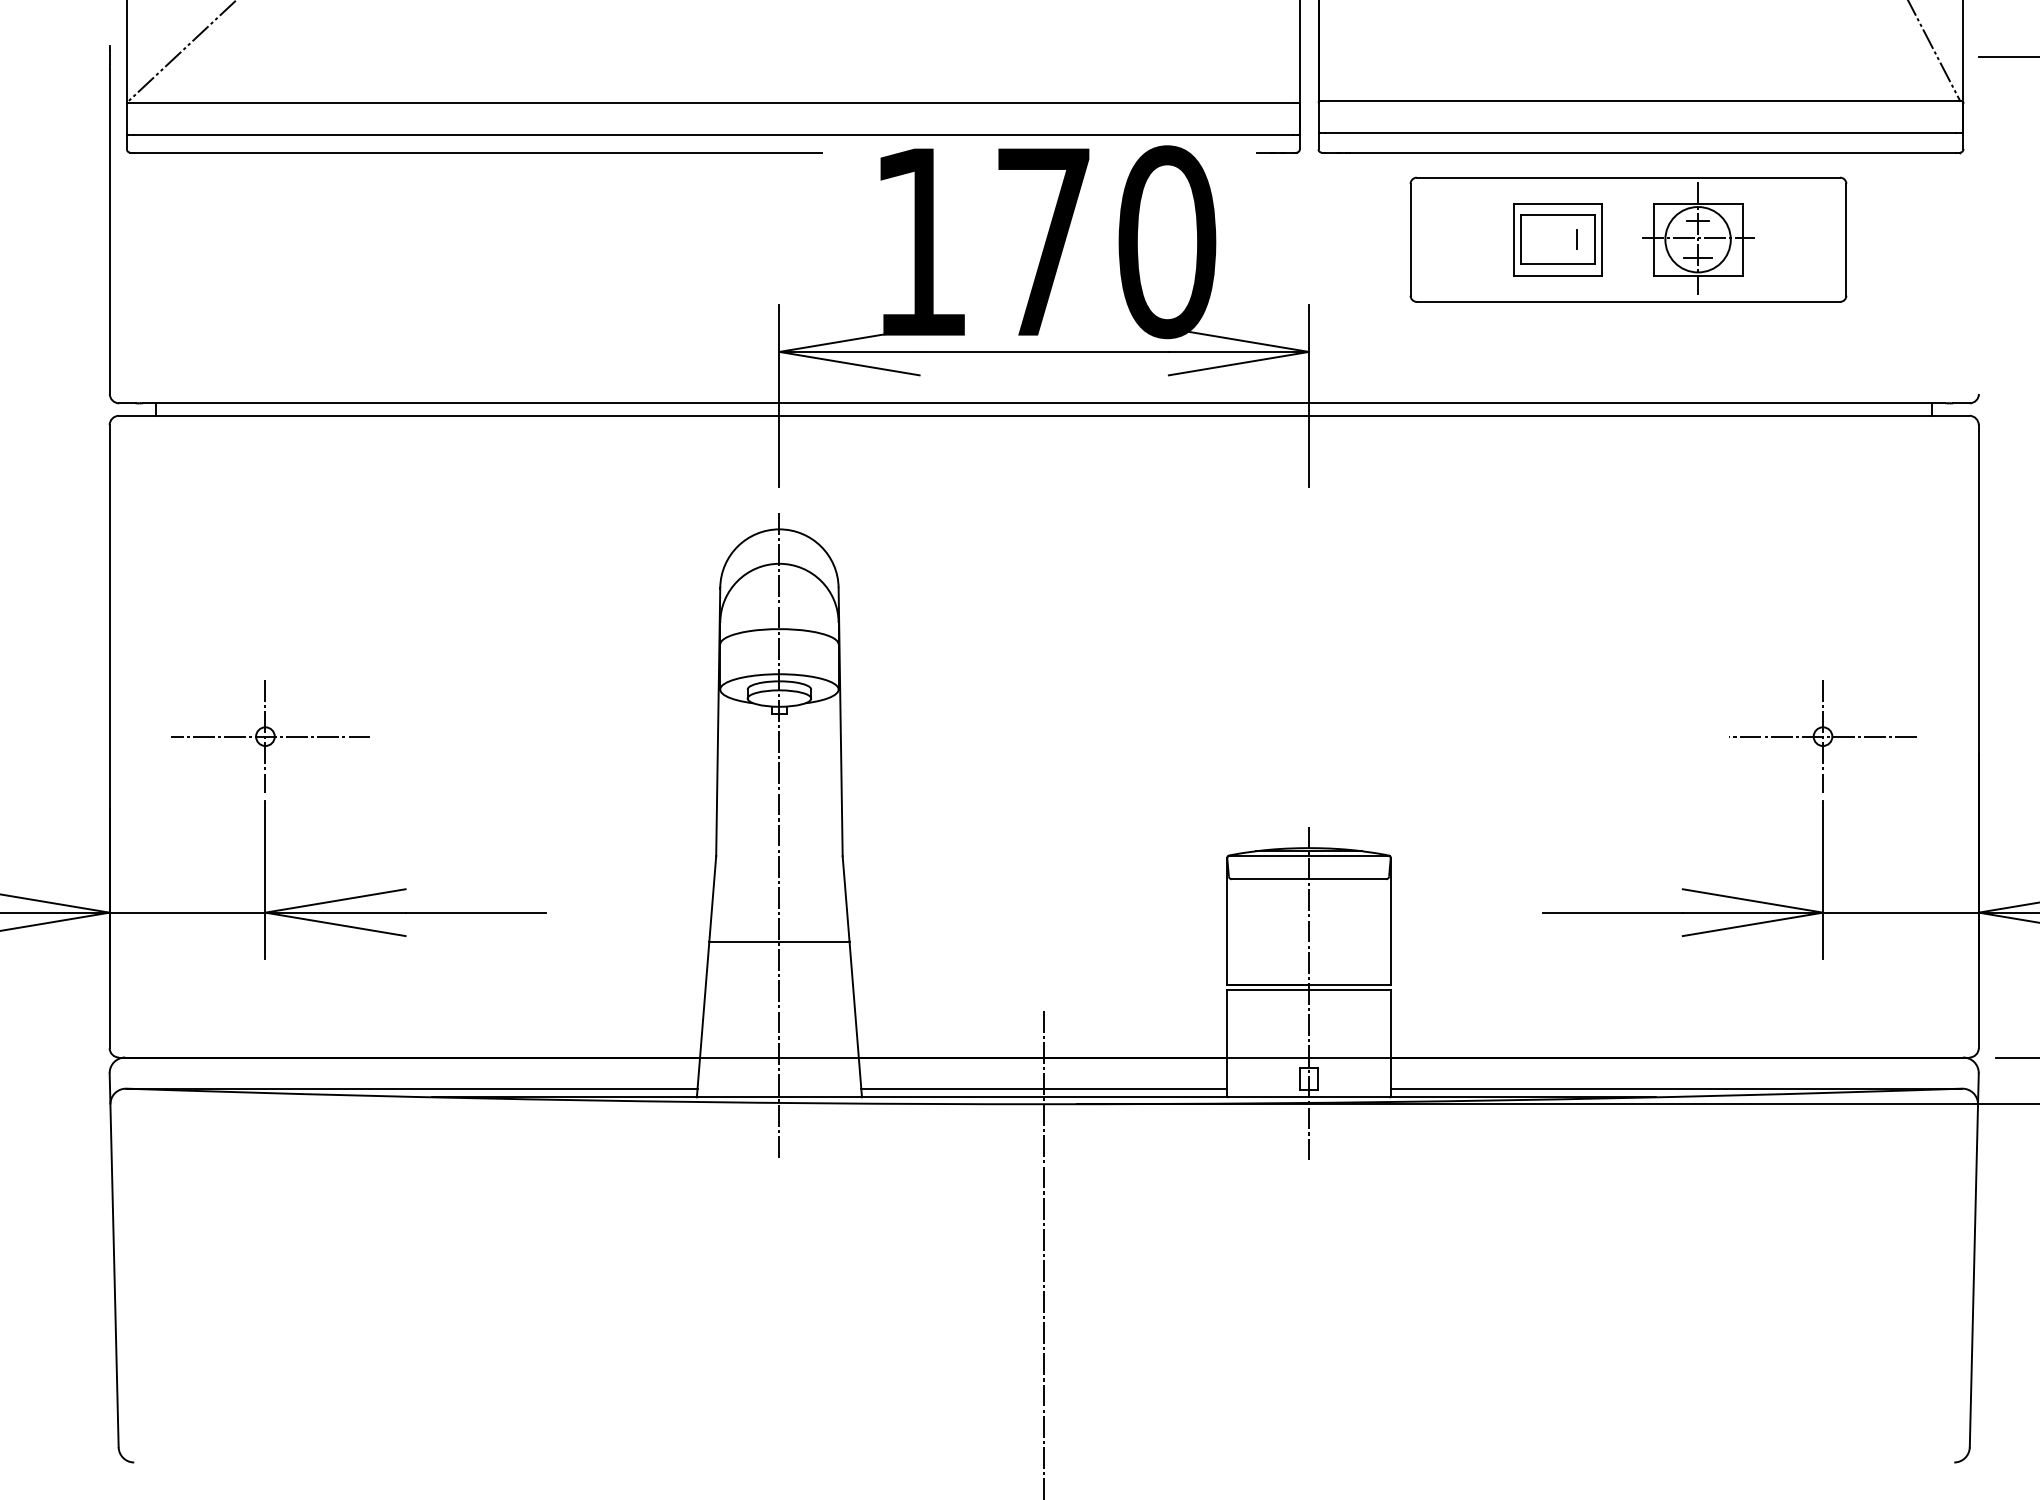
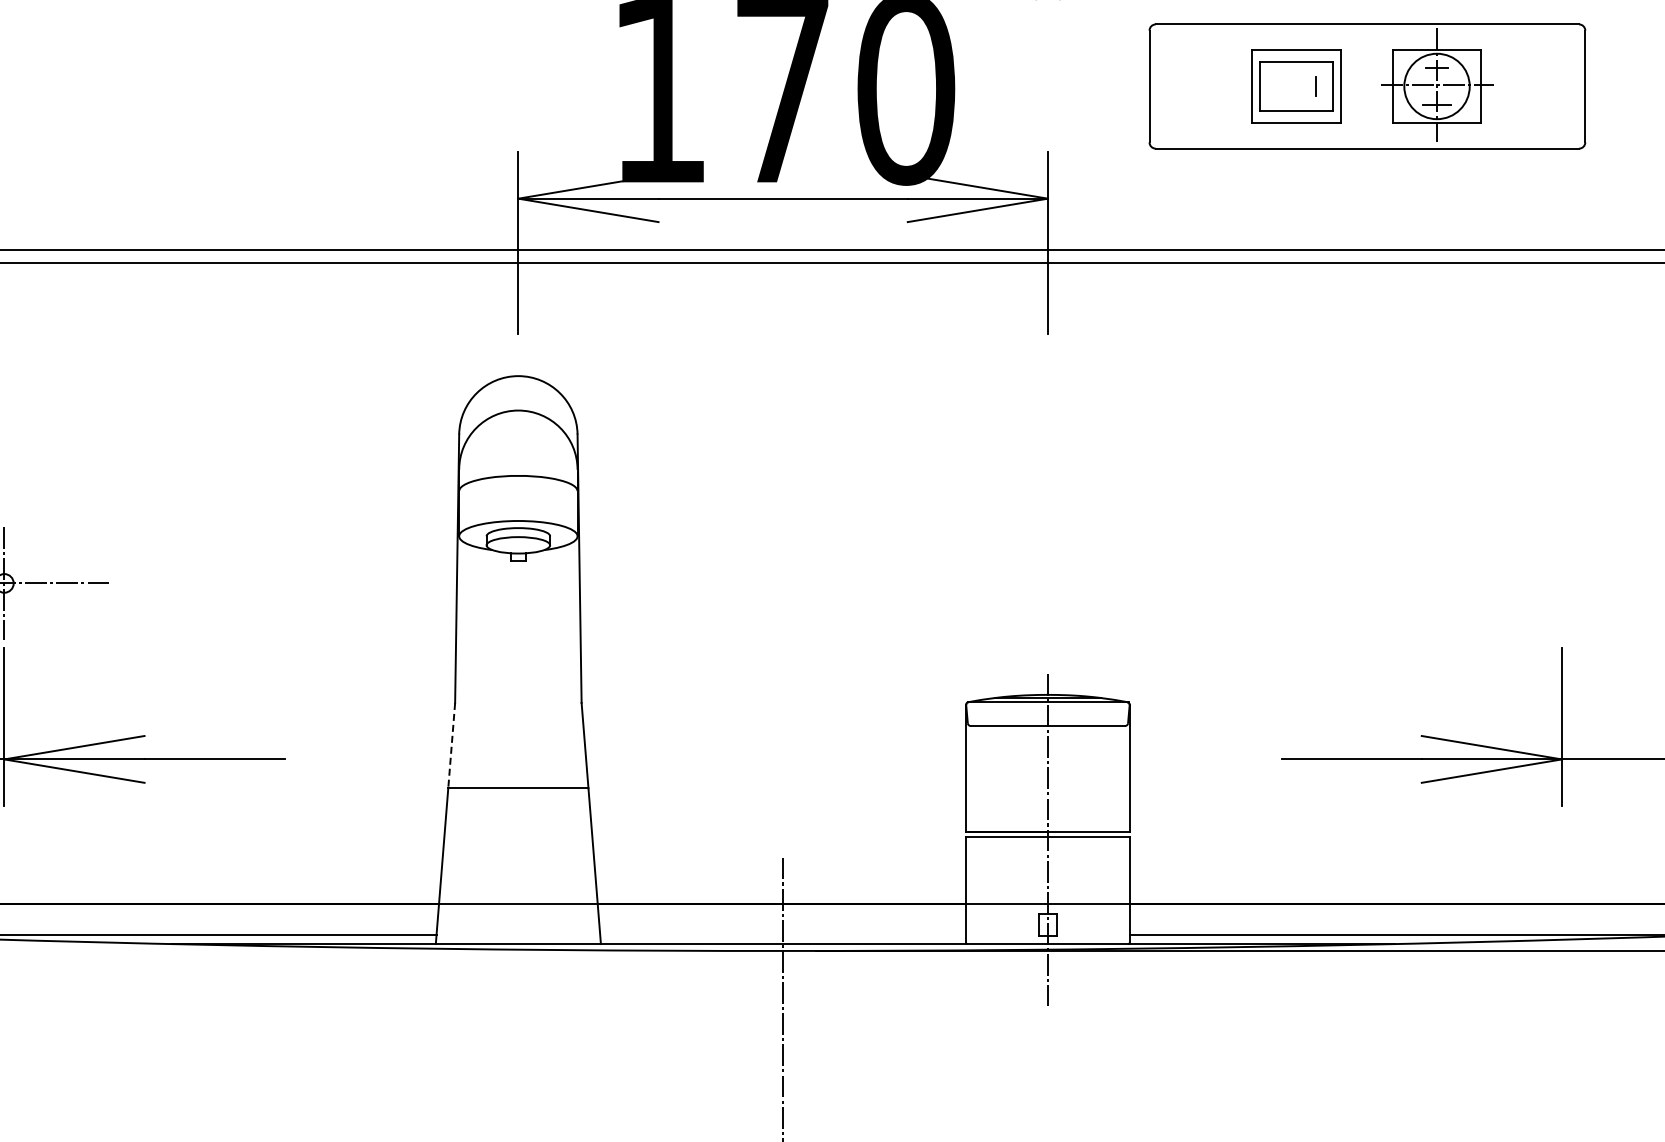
part: (1822, 736) -> (1561, 583), removed
line: (779, 836) -> (518, 683), removed
line: (712, 898) -> (451, 745), solid -> dashed
line: (1044, 1088) -> (783, 935), removed

